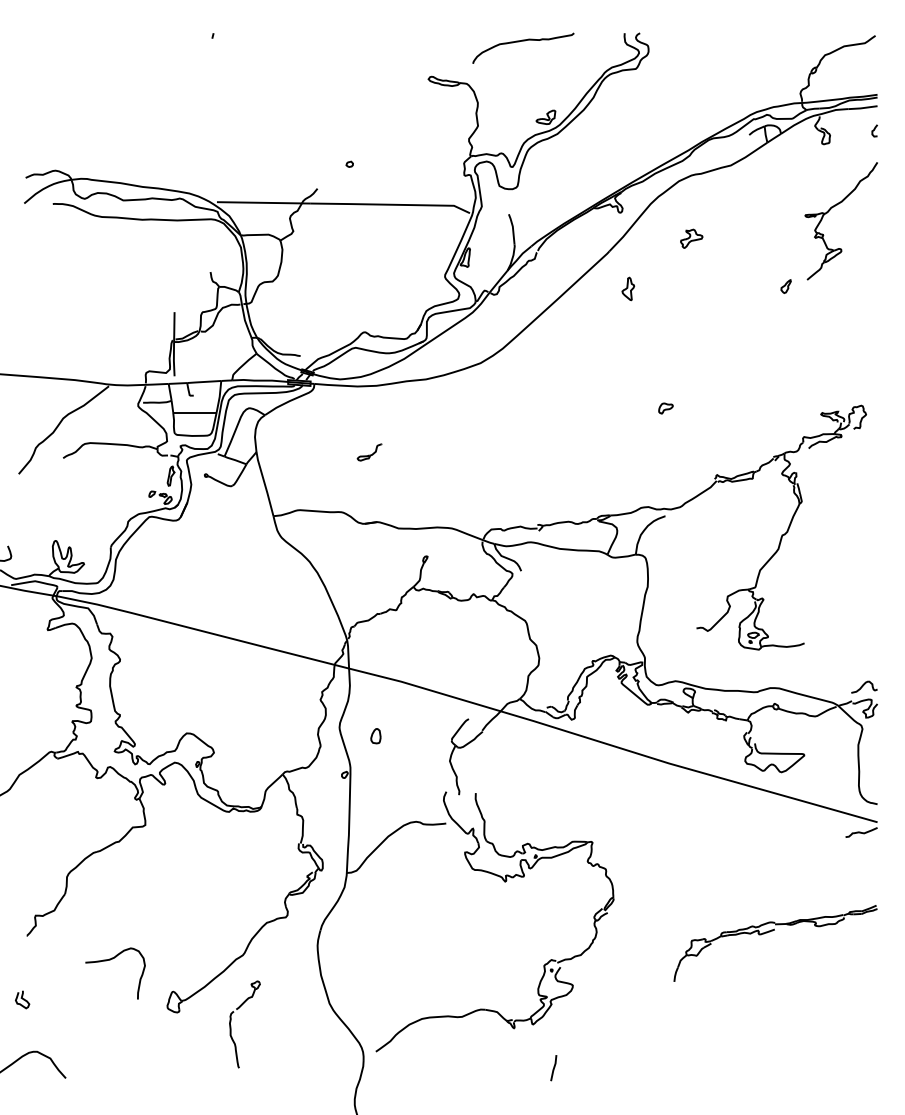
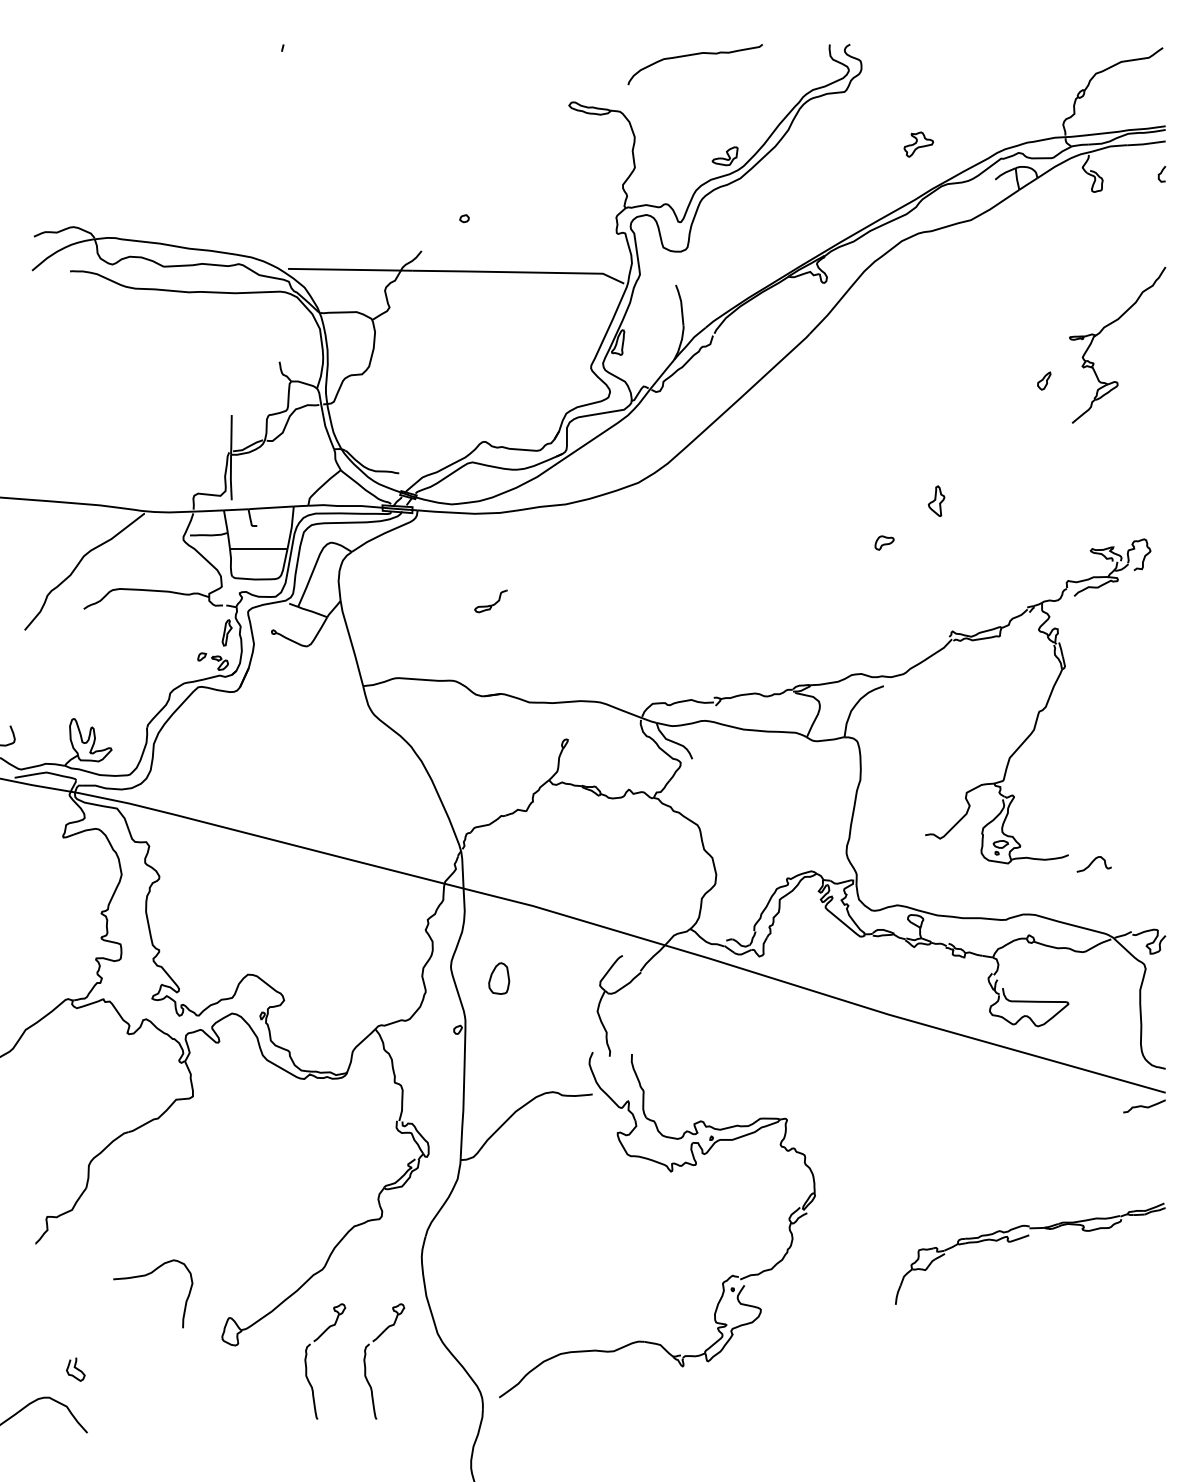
part: (829, 210) -> (1102, 331), moved
part: (691, 238) -> (918, 144), moved
part: (628, 289) -> (936, 501), moved
curve: (863, 686) -> (1092, 863), moved
part: (376, 735) -> (499, 977), size x1.6
curve: (22, 998) -> (75, 1368), moved
part: (275, 1020) -> (366, 1355), added
line: (553, 1068) -> (735, 1419), removed

